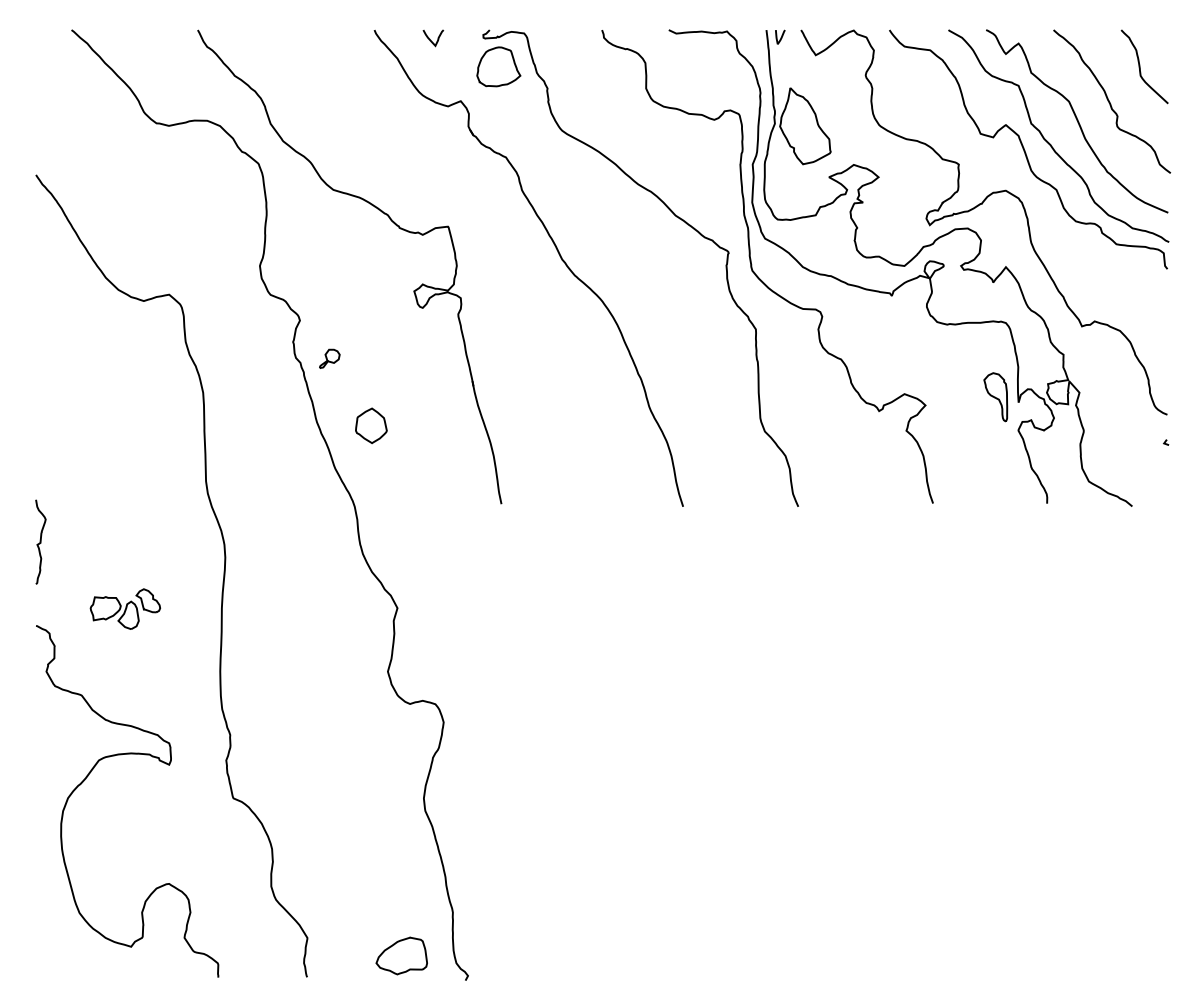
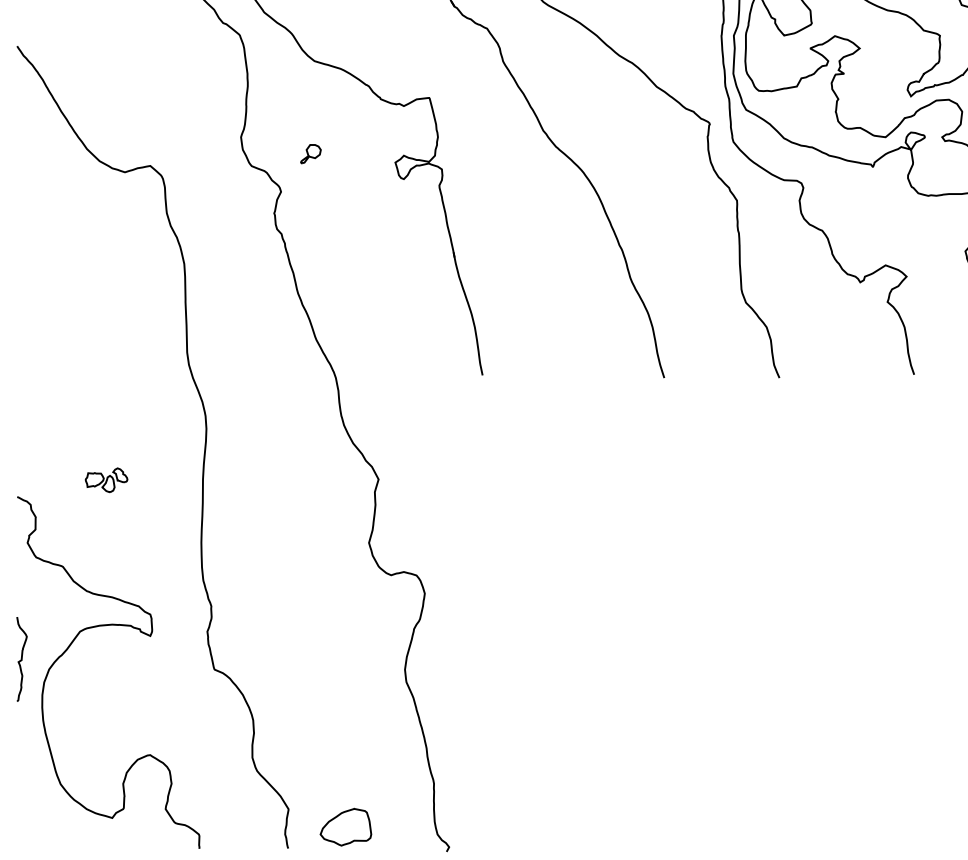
part: (329, 358) -> (310, 153), moved
part: (371, 425) -> (352, 296), removed
curve: (40, 541) -> (21, 658), moved
part: (125, 608) -> (106, 479), size x0.6
part: (401, 955) -> (345, 826), moved

